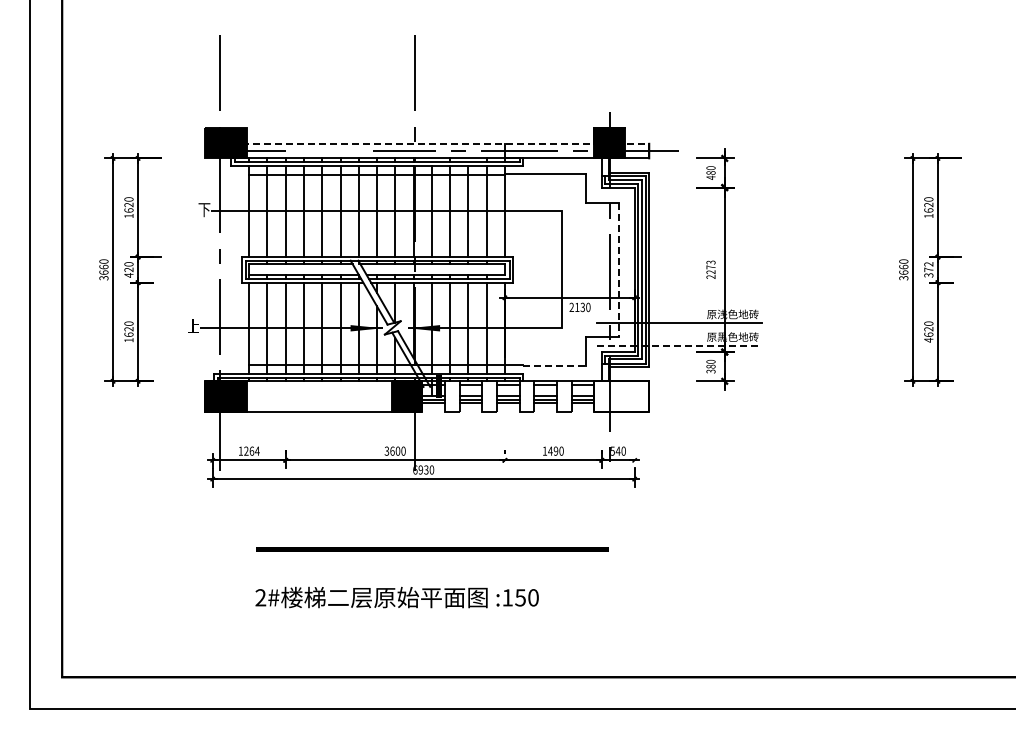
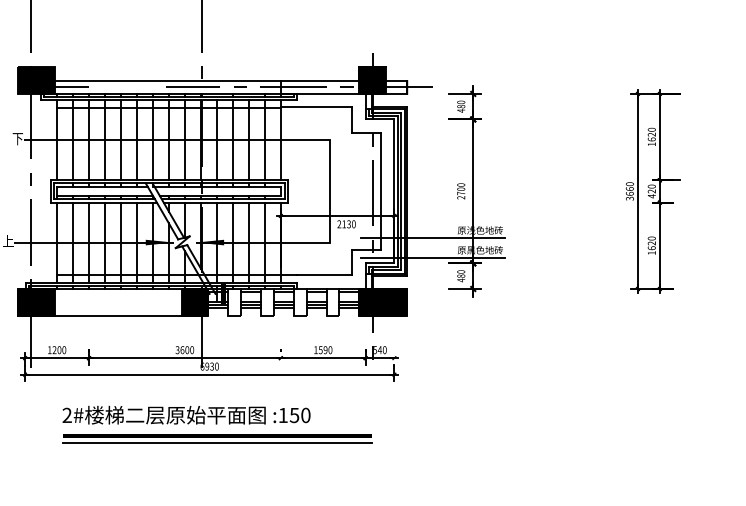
line: (440, 143) -> (224, 80), dashed -> solid
text: (710, 267) -> (460, 189), 2273 -> 2700
line: (619, 269) -> (381, 191), dashed -> solid
text: (928, 269) -> (651, 191), 372 -> 420
text: (928, 339) -> (651, 252), 4620 -> 1620
line: (679, 345) -> (433, 257), dashed -> solid
line: (554, 365) -> (324, 275), dashed -> solid
text: (710, 371) -> (460, 280), 380 -> 480
fill: (621, 396) -> (382, 302), added
text: (254, 450) -> (61, 349), 1264 -> 1200
text: (550, 450) -> (320, 349), 1490 -> 1590
line: (432, 557) -> (217, 443), added
text: (396, 597) -> (185, 415), moved

